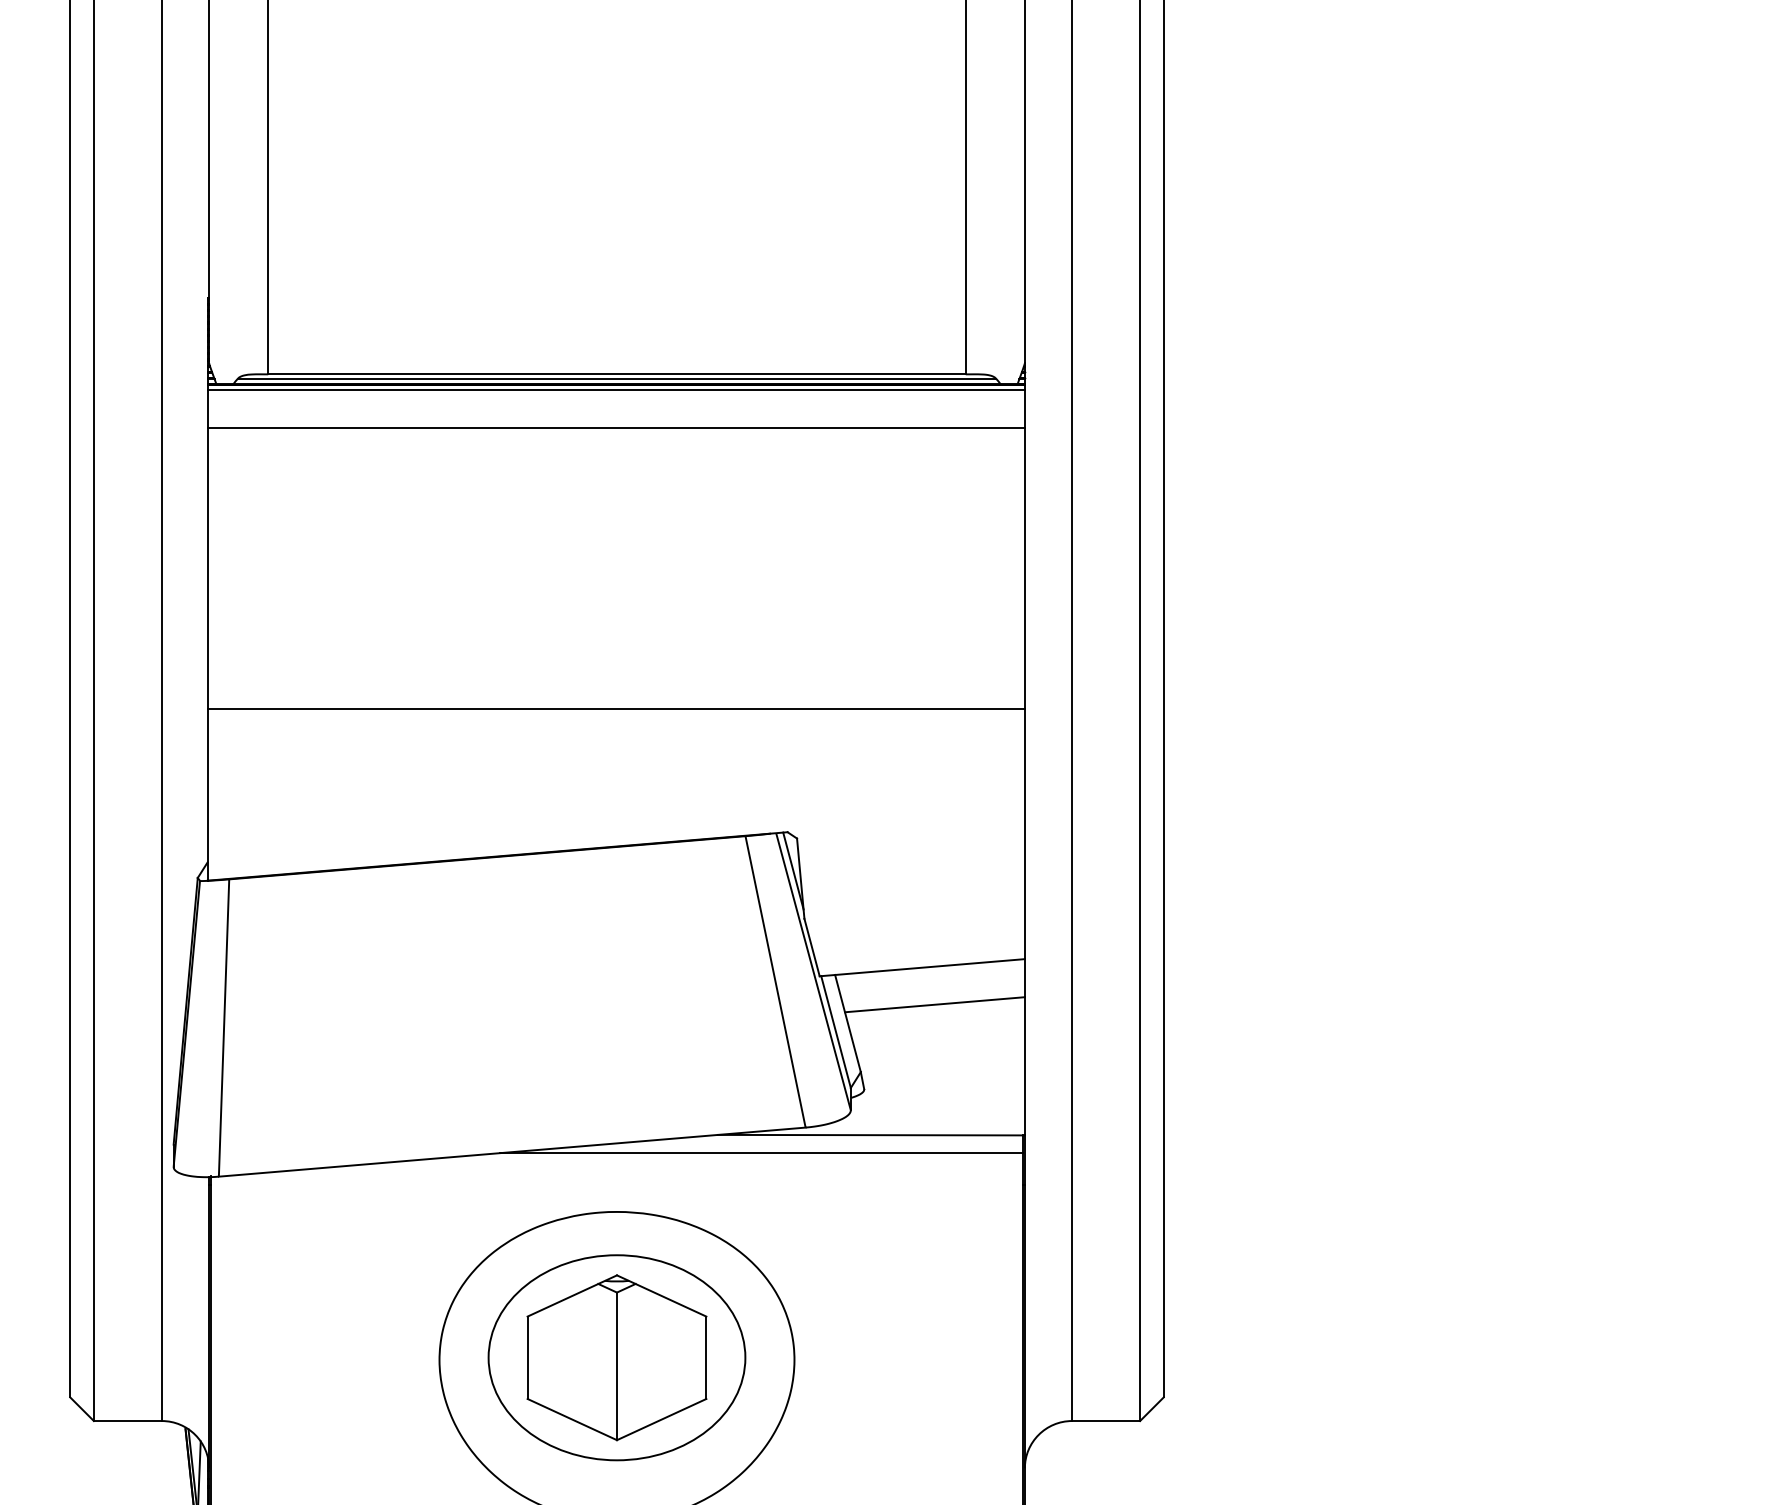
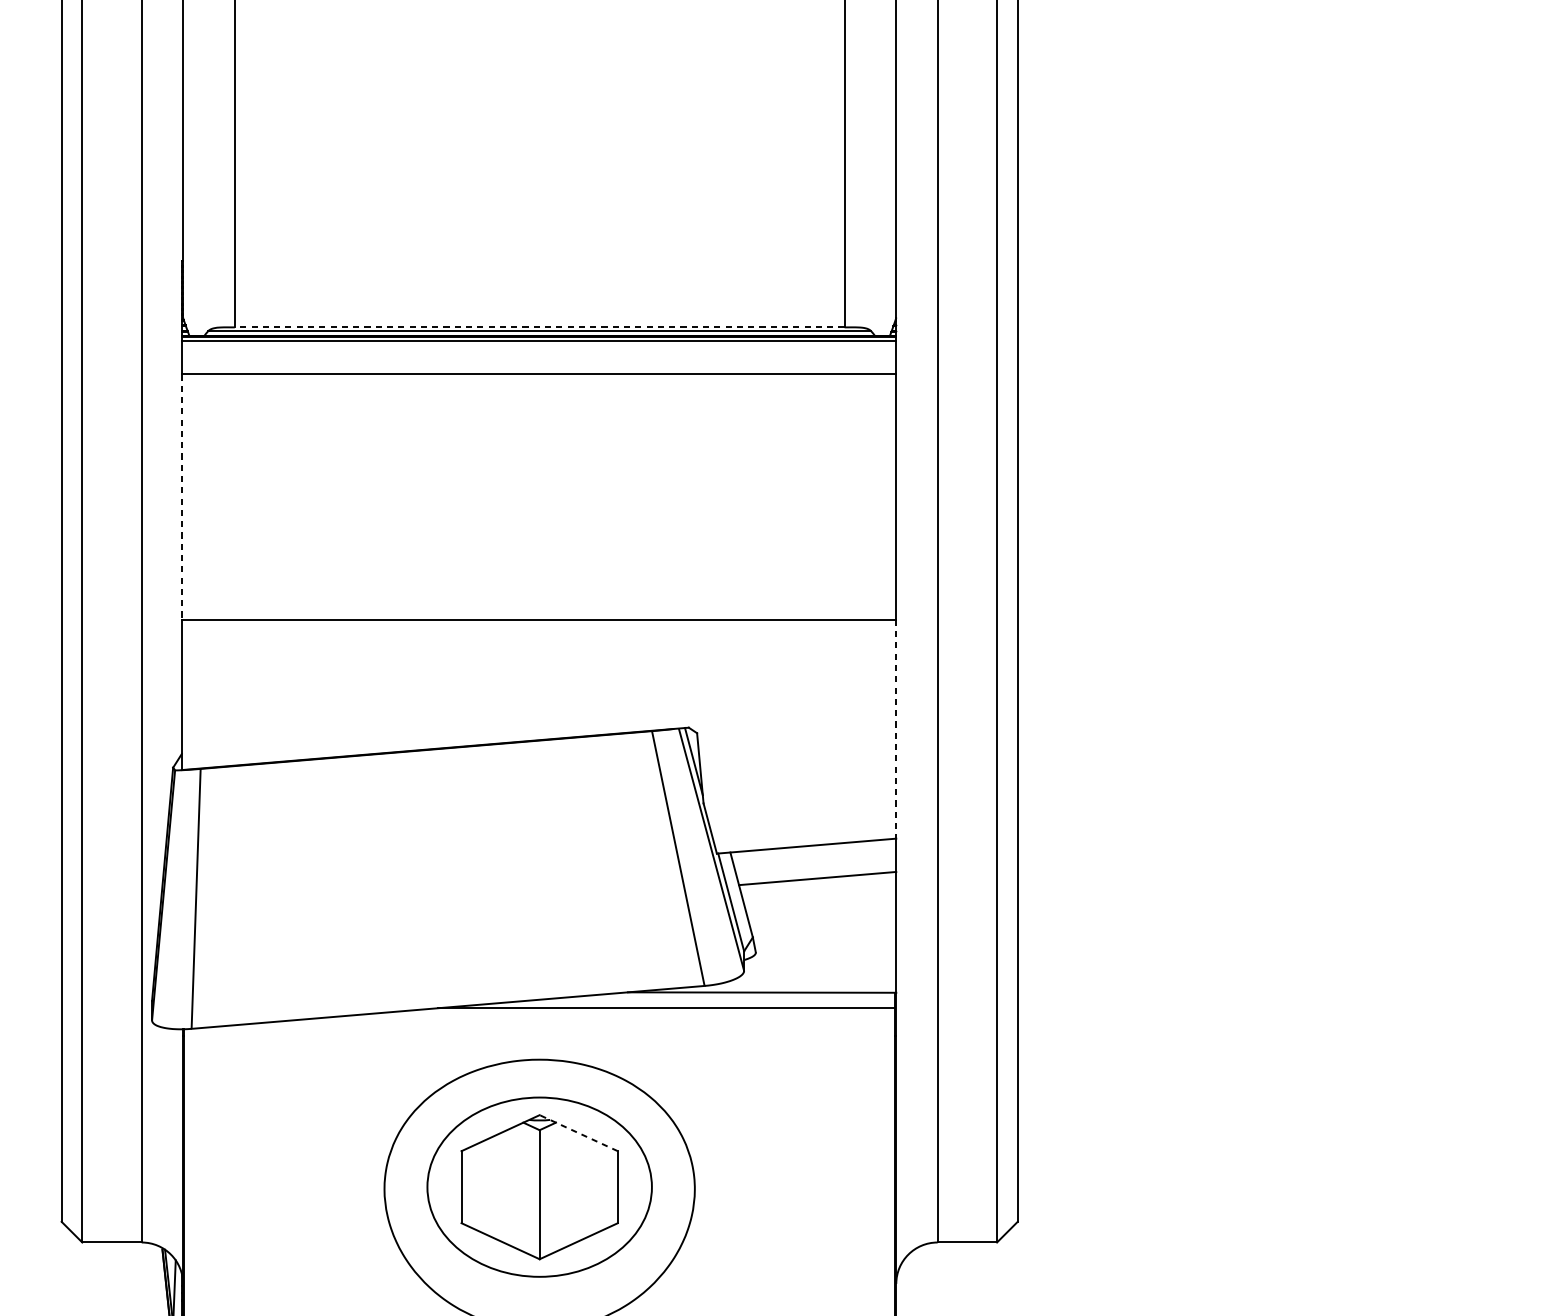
line: (617, 374) -> (540, 327), solid -> dashed
line: (207, 568) -> (181, 497), solid -> dashed
line: (1024, 834) -> (895, 729), solid -> dashed
line: (661, 1295) -> (578, 1132), solid -> dashed

